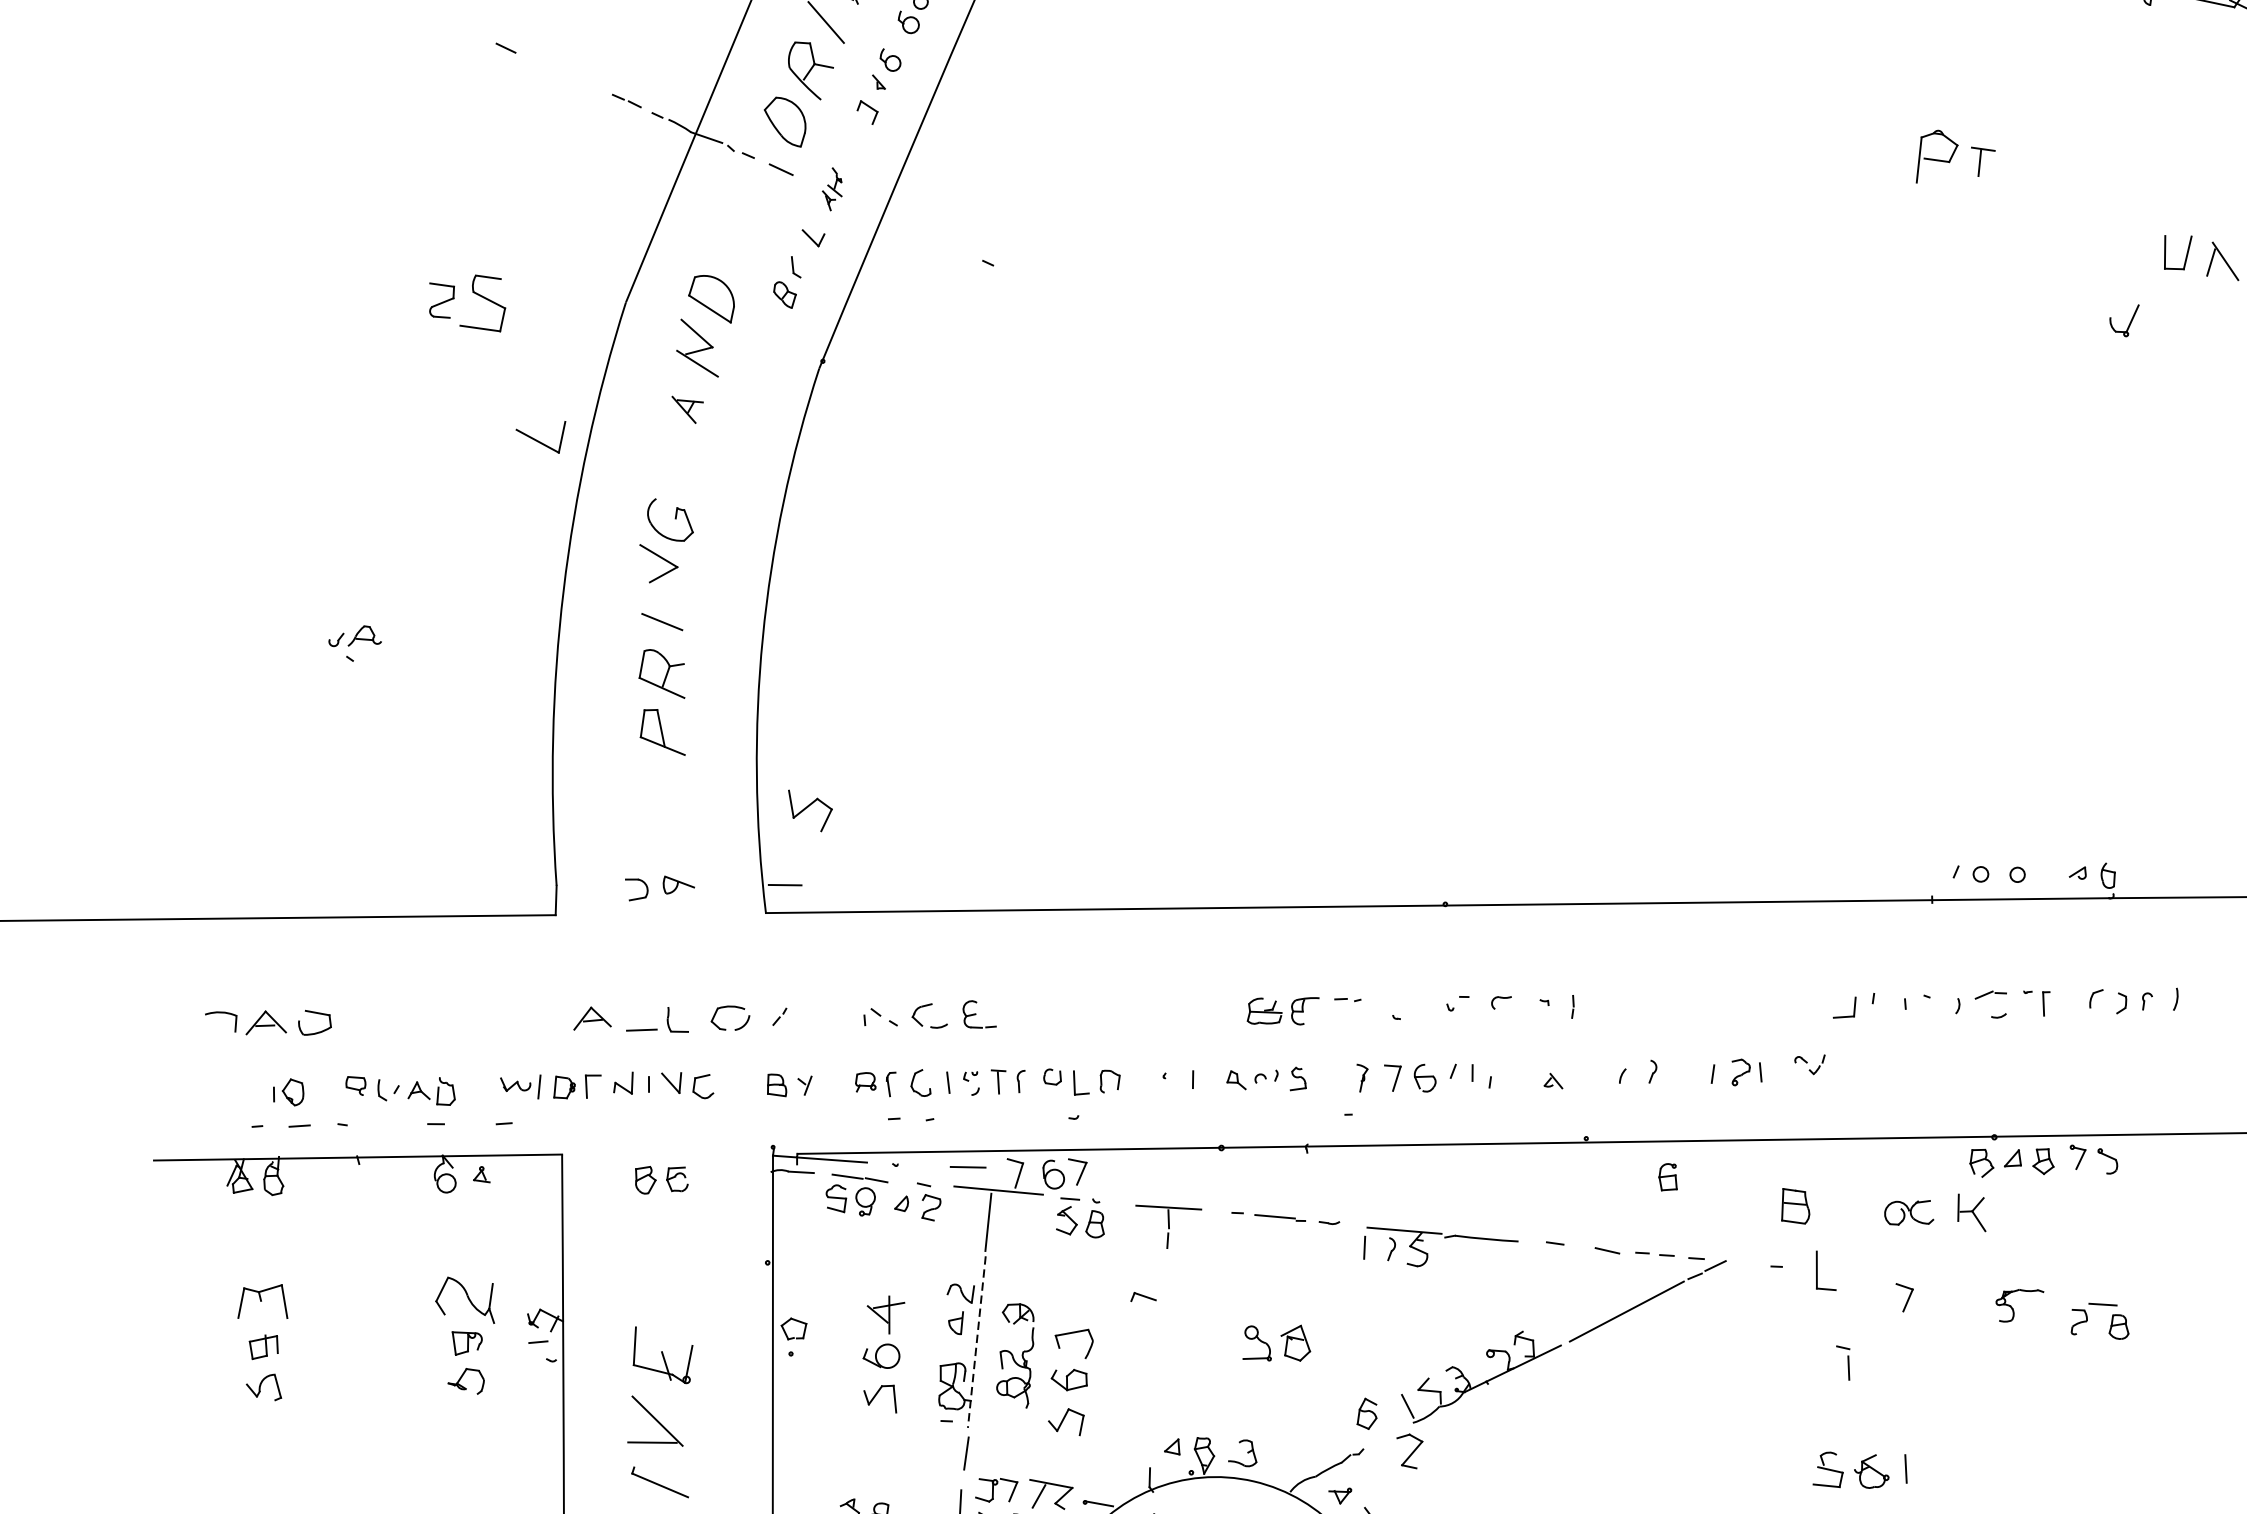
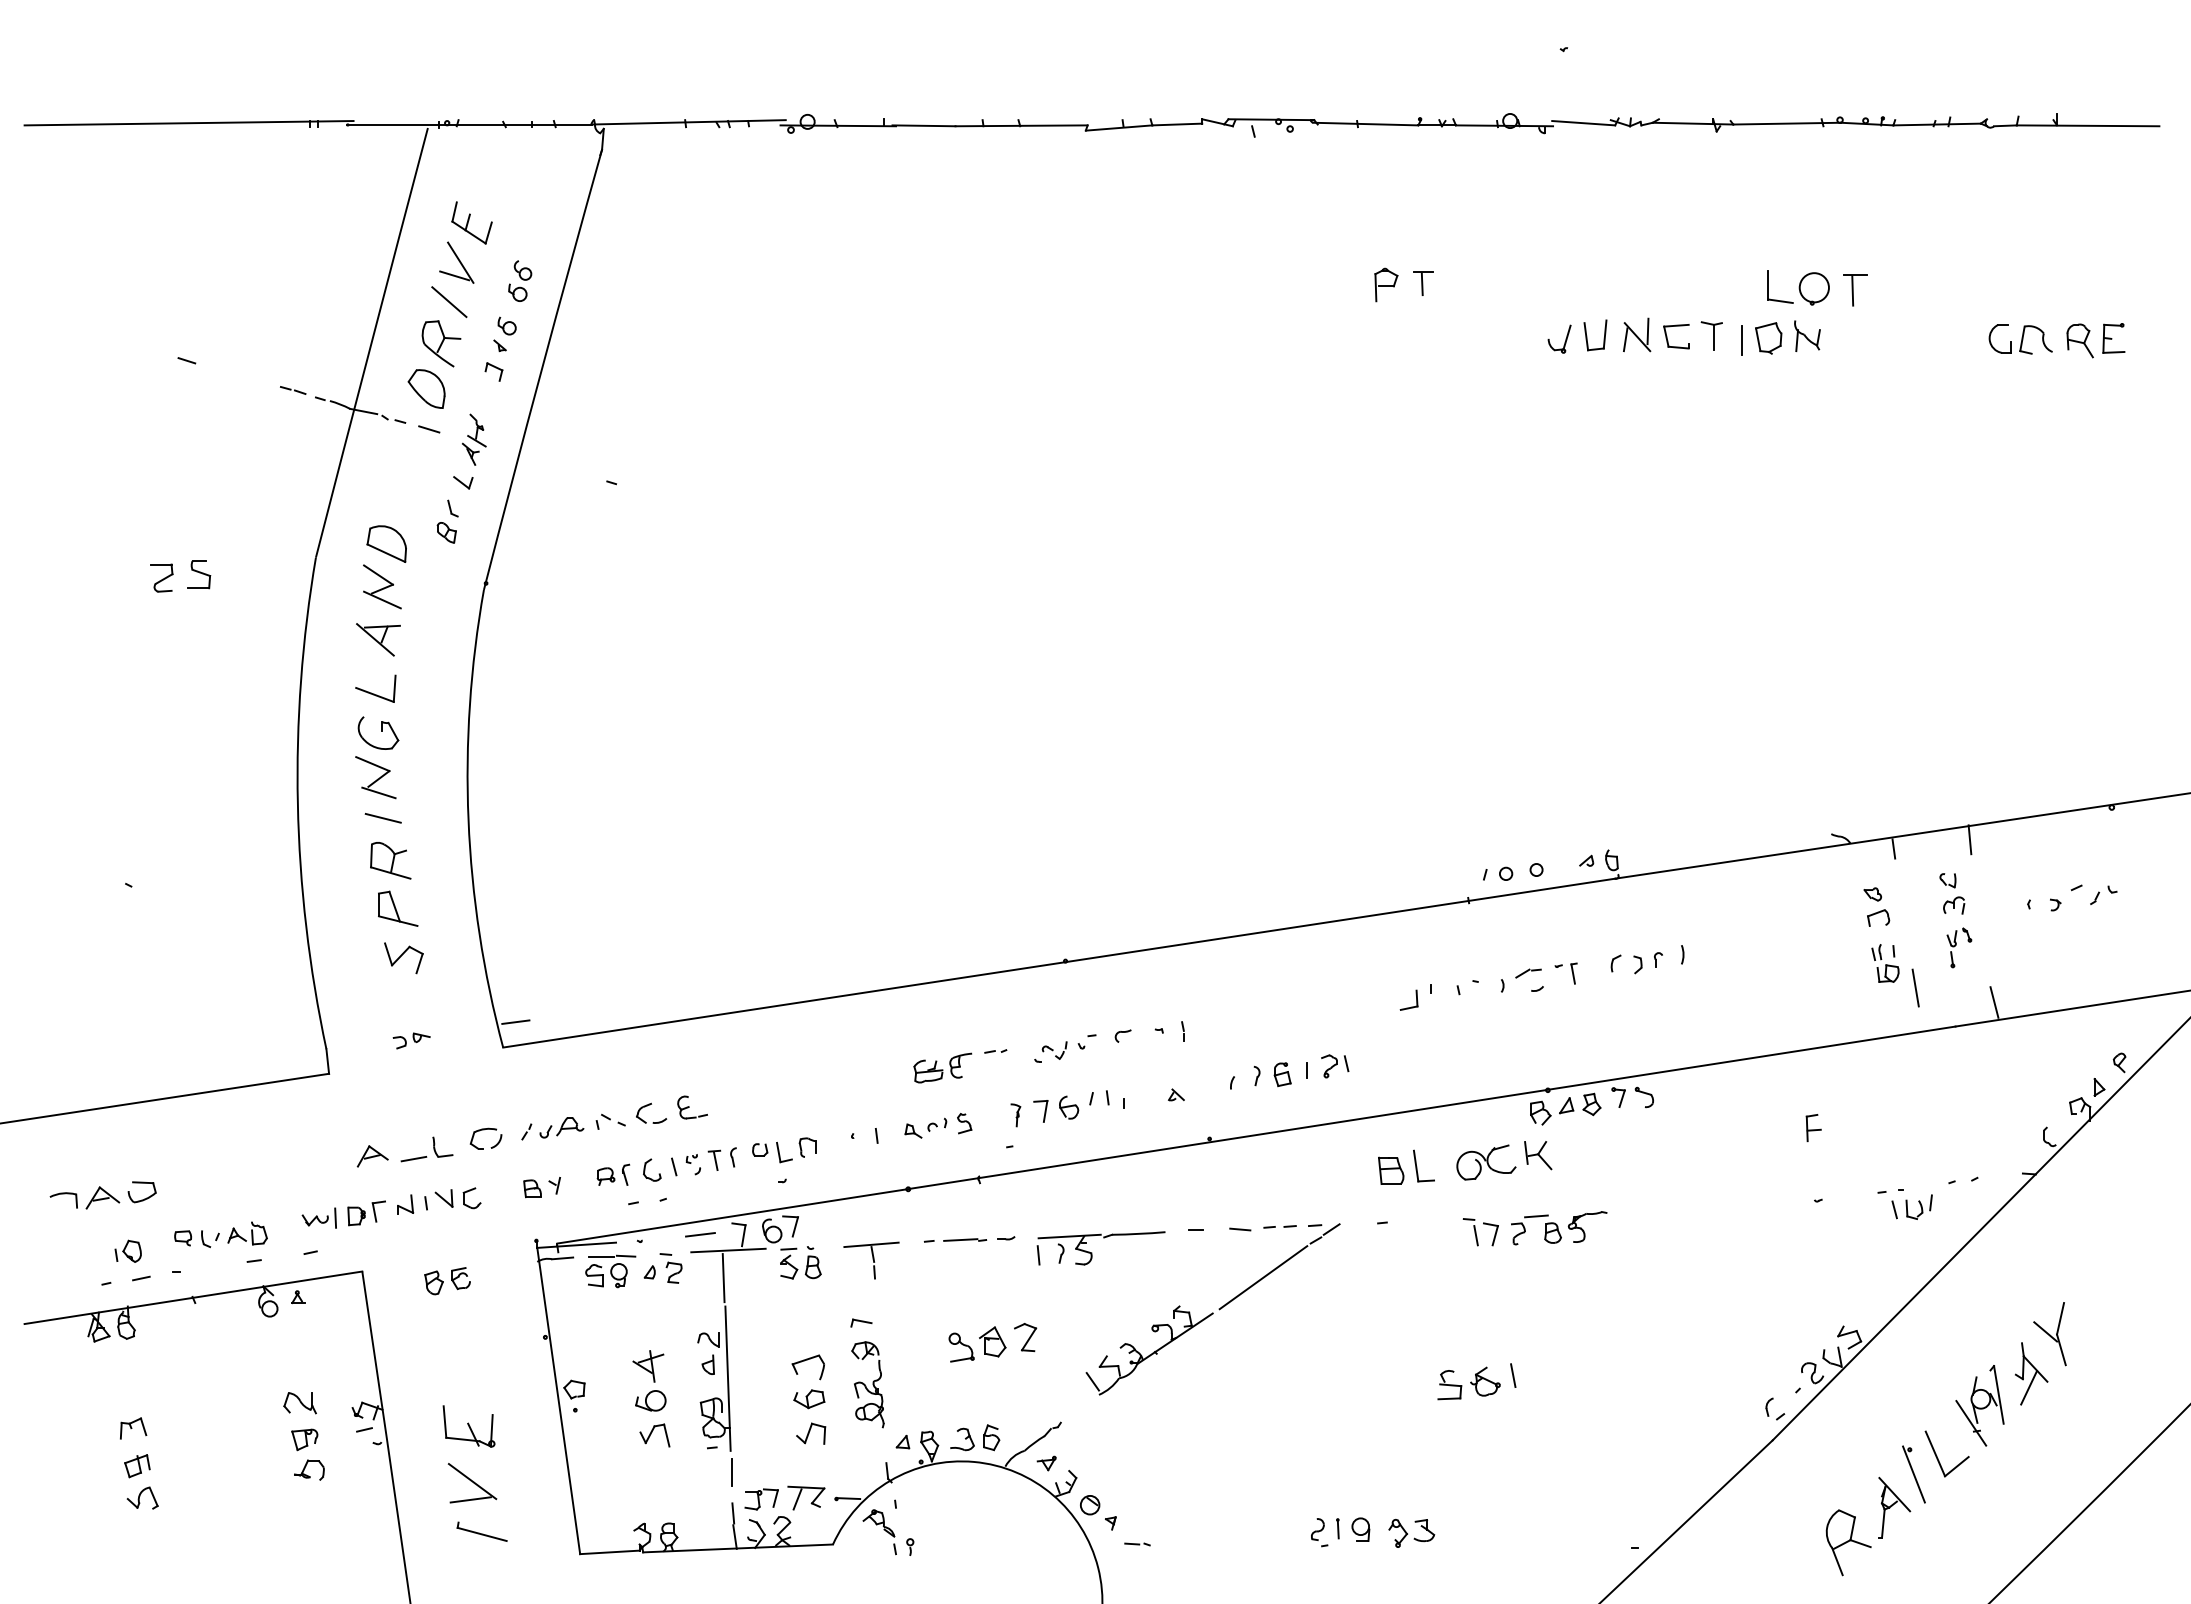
part: (1937, 157) -> (1386, 284), size x0.71
part: (833, 189) -> (474, 439), size x1.43
line: (2238, 256) -> (1647, 331), added
part: (485, 303) -> (199, 574), size x0.62
part: (2123, 318) -> (1559, 338), moved
part: (686, 409) -> (378, 639), size x1.67
part: (539, 433) -> (375, 688), moved
line: (660, 590) -> (378, 792), added
part: (355, 636) -> (561, 1127), moved
part: (808, 811) -> (403, 958), moved
part: (658, 889) -> (411, 1040), size x0.62
part: (1808, 1063) -> (1054, 1050), moved
part: (1668, 1177) -> (1282, 1074), moved
part: (1909, 1212) -> (1486, 1162), size x1.43
part: (1818, 1270) -> (1417, 1166), moved
part: (465, 1300) -> (299, 1403), size x0.62
part: (265, 1302) -> (133, 1428), size x0.62
part: (2111, 1321) -> (1545, 1229), moved
line: (977, 1343) -> (728, 1379), dashed -> solid
part: (1015, 1354) -> (867, 1384), moved
part: (1842, 1363) -> (1470, 1232), moved
part: (1367, 1413) -> (991, 1437), moved
part: (1408, 1450) -> (1025, 1337), moved

